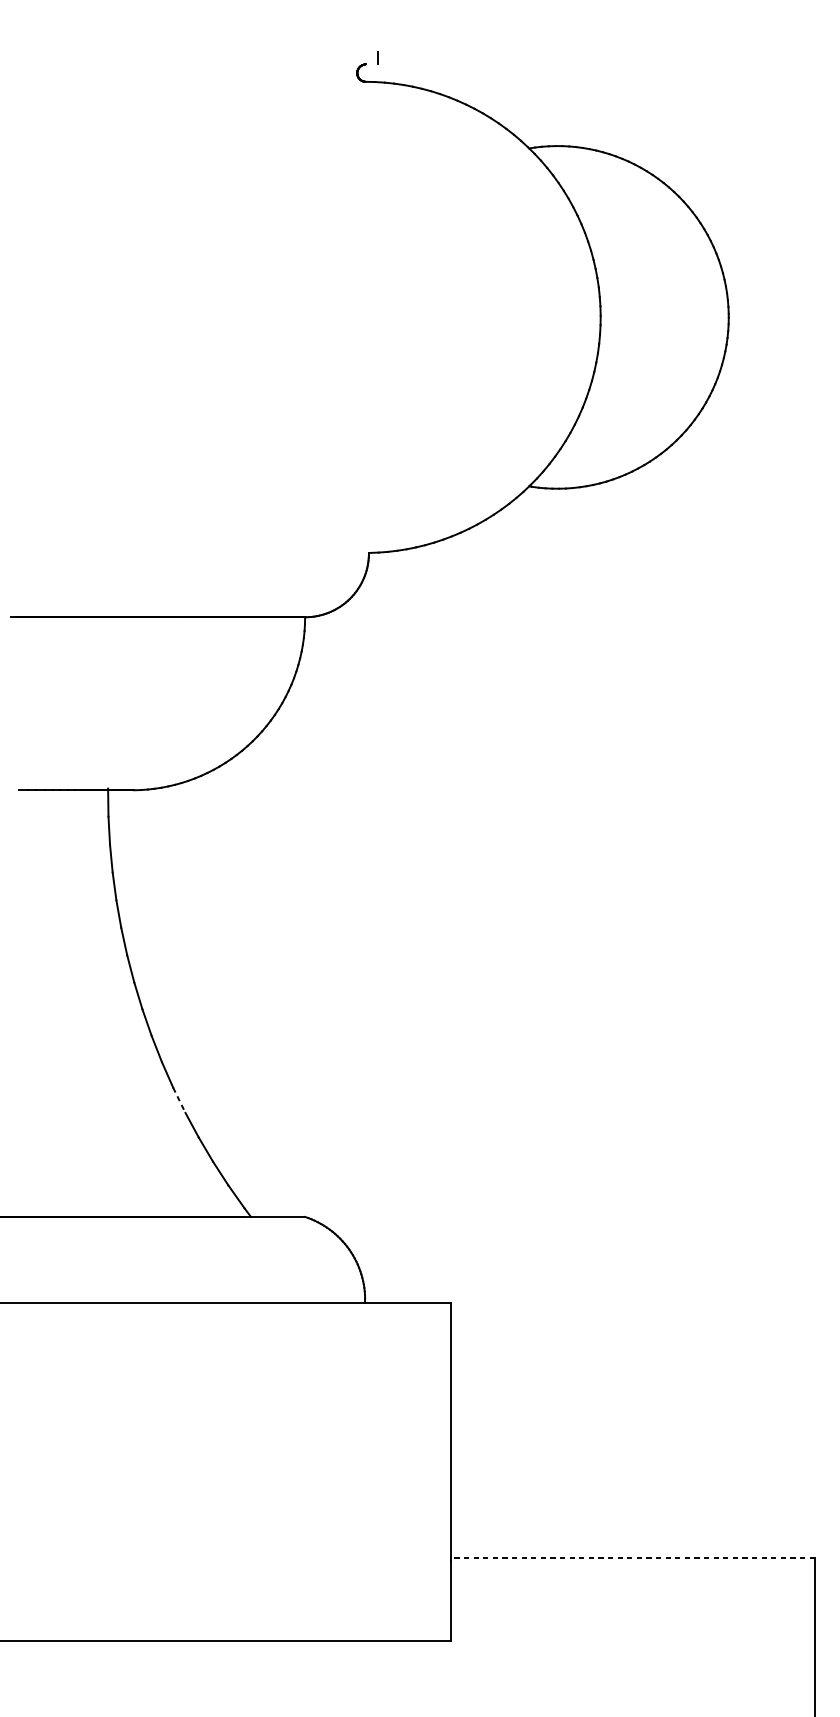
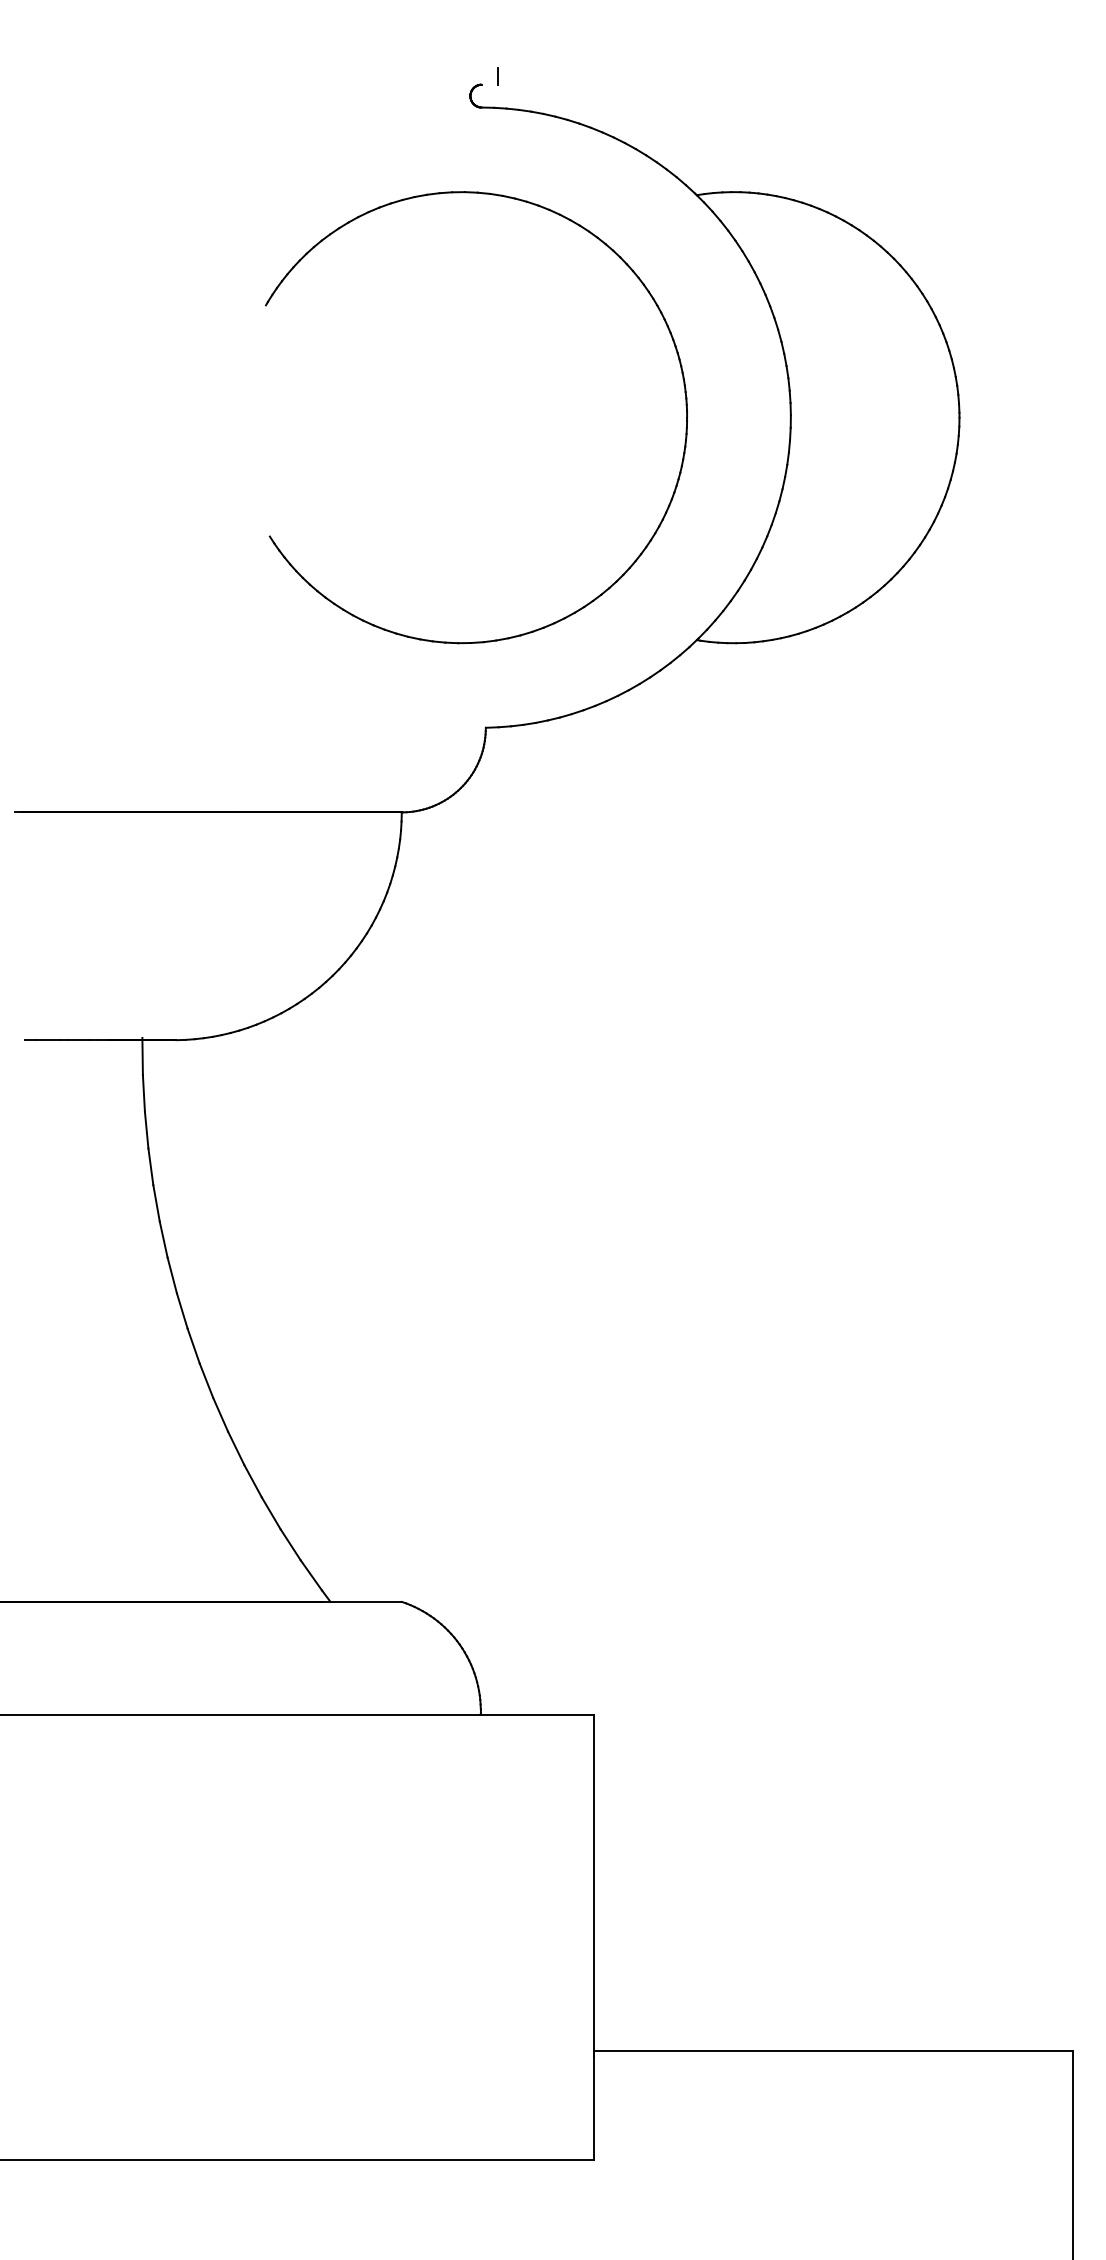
part: (520, 325) -> (685, 428), added
line: (179, 1100) -> (236, 1448), dashed -> solid
line: (633, 1558) -> (833, 2051), dashed -> solid

